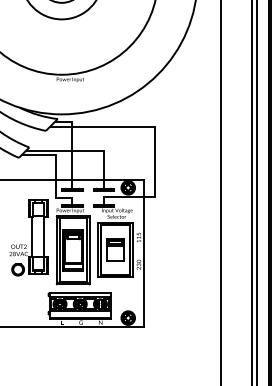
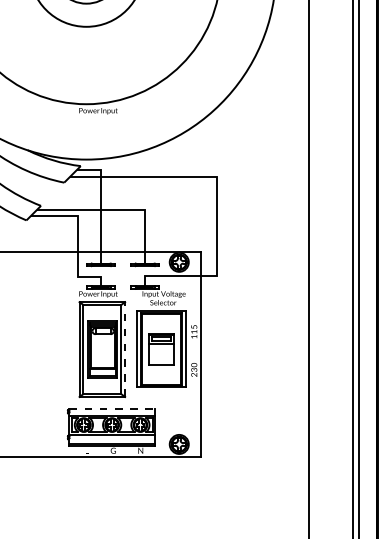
part: (28, 237) -> (40, 331), removed
line: (89, 250) -> (125, 349), solid -> dashed
line: (80, 292) -> (112, 408), solid -> dashed

